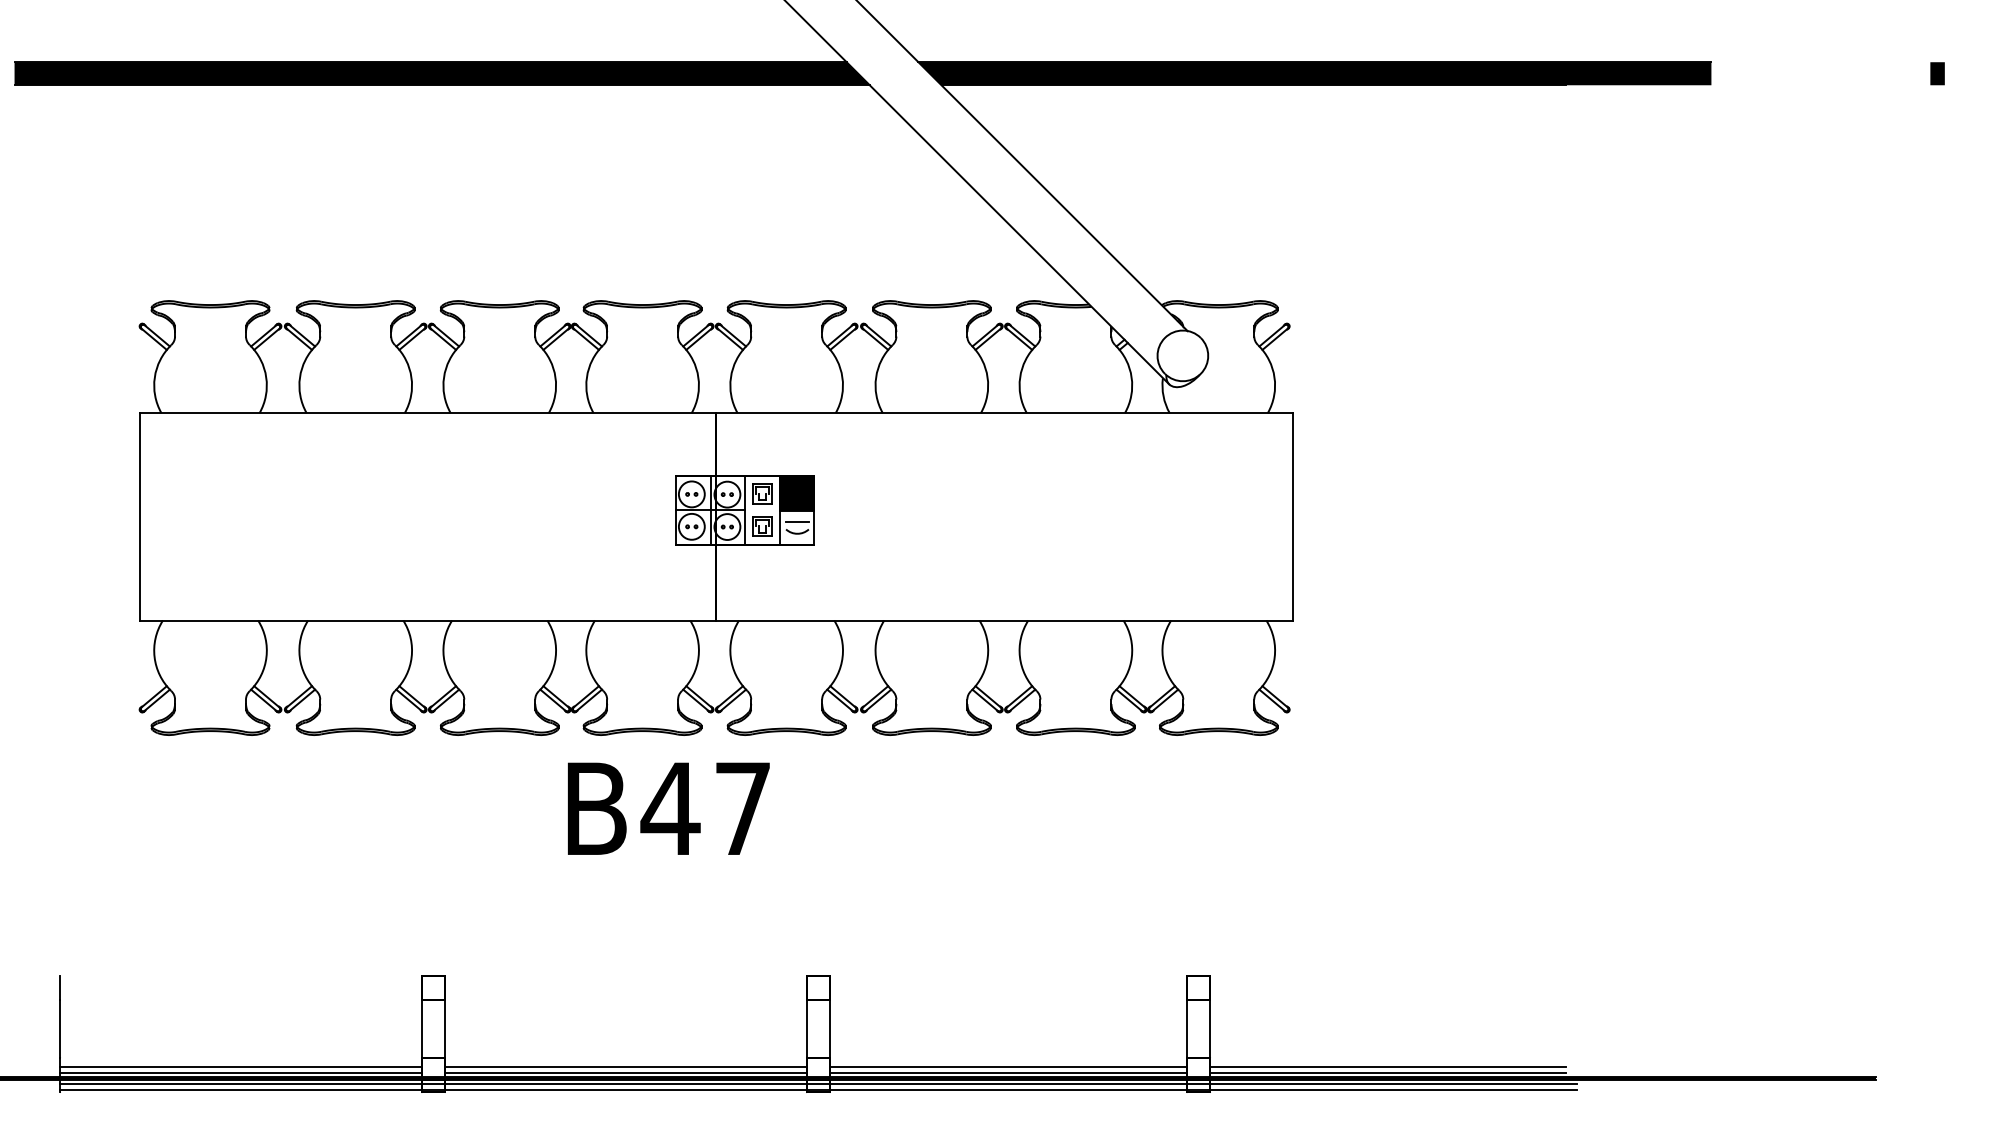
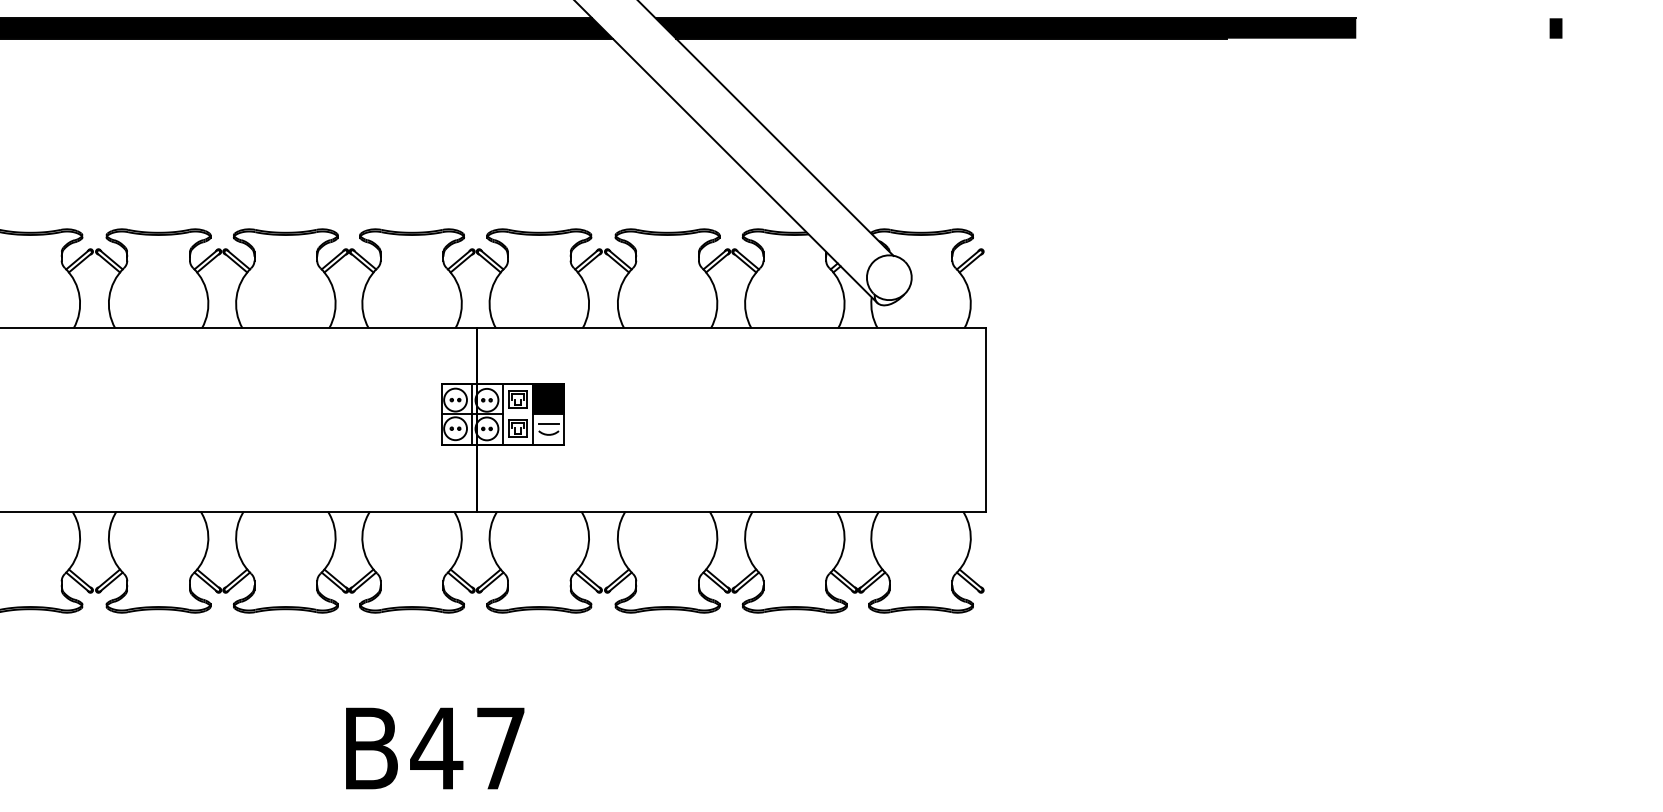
text: (668, 808) -> (434, 748), moved

